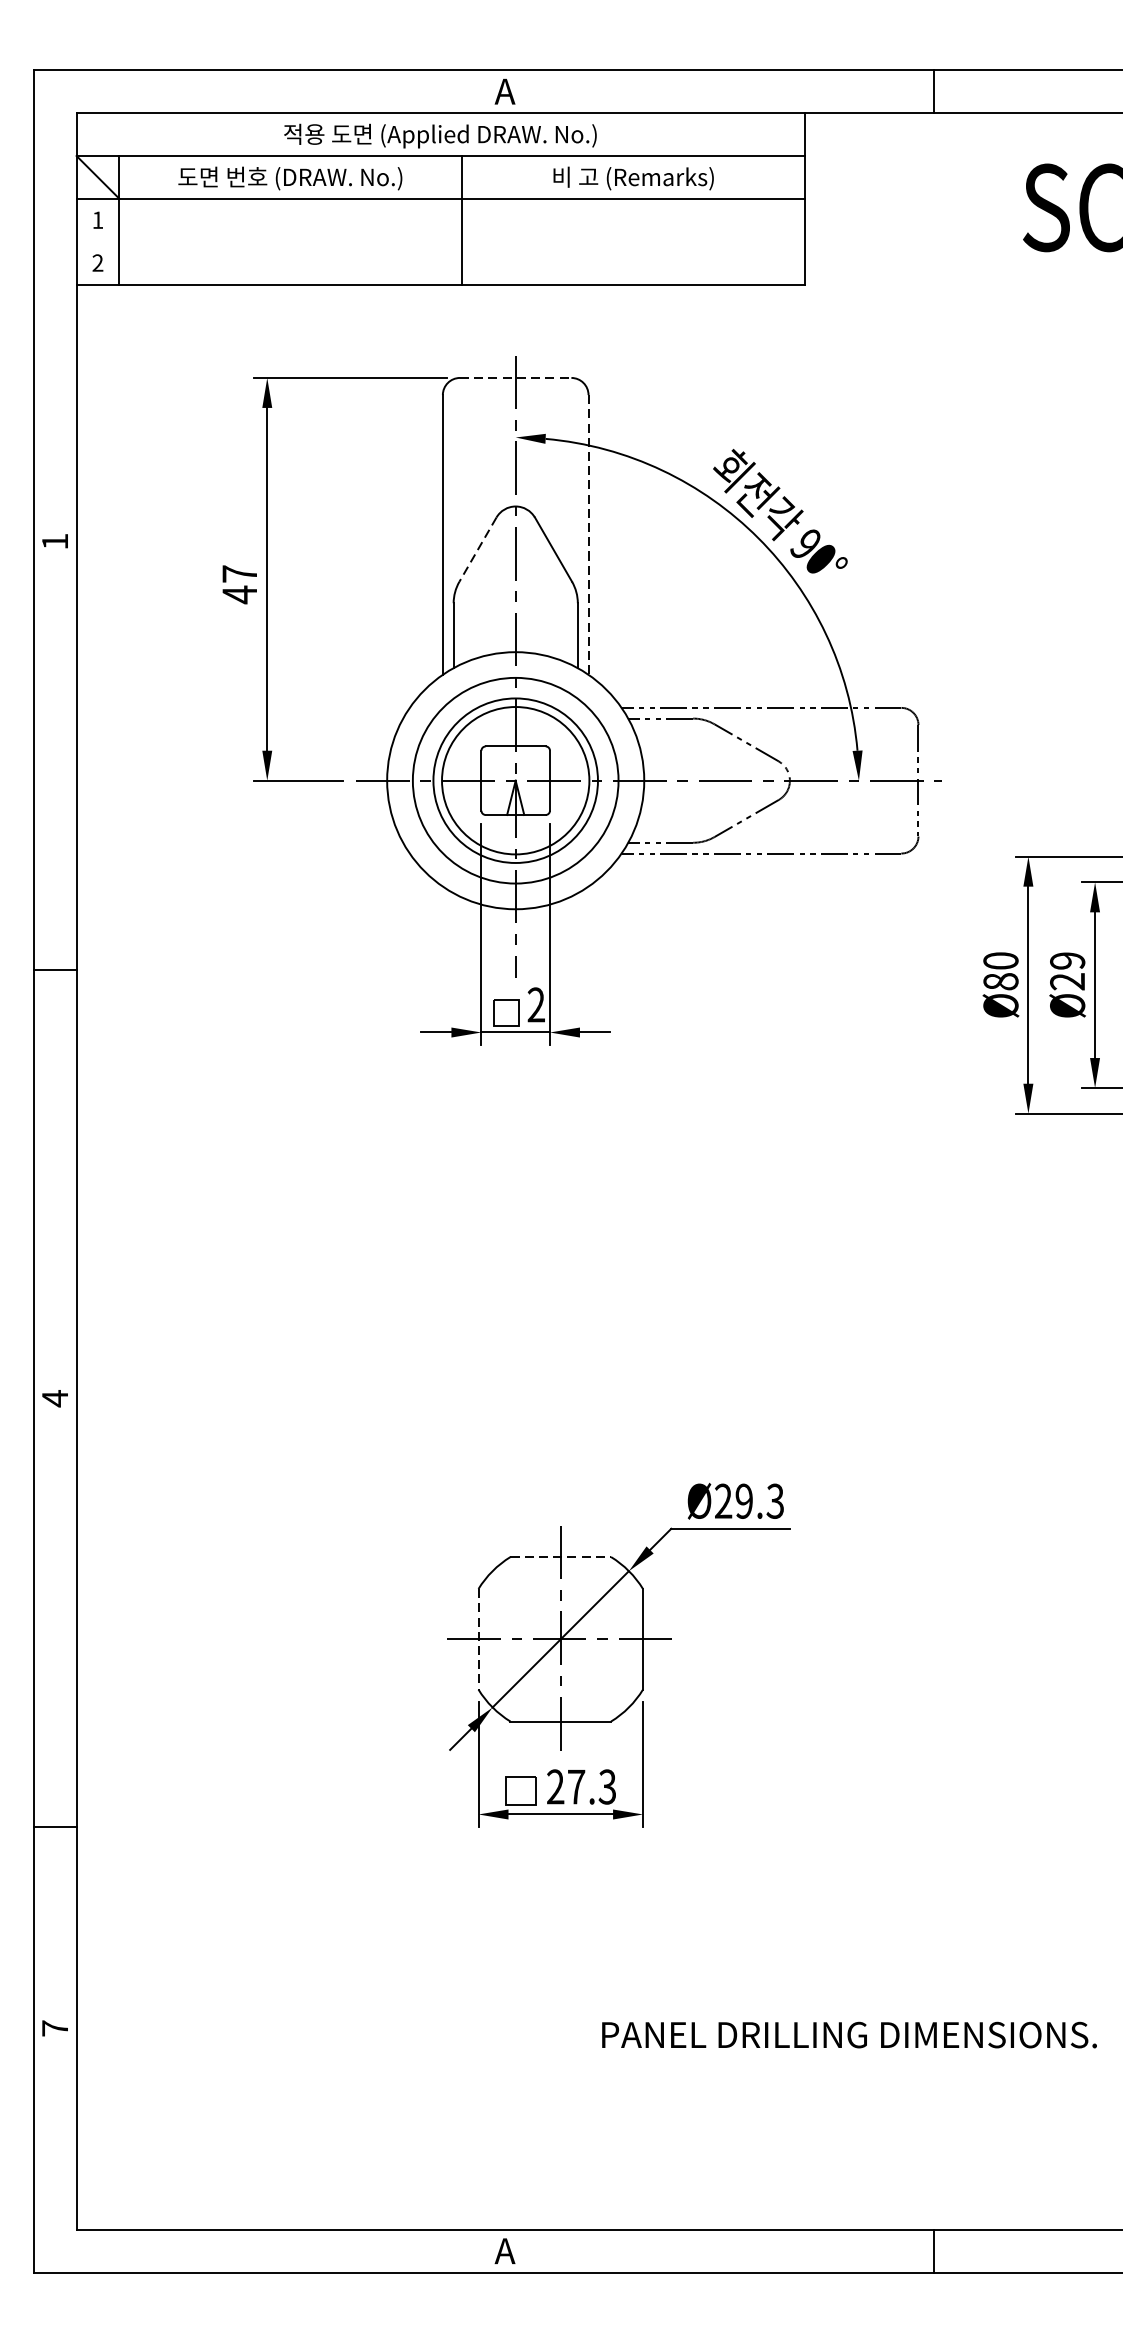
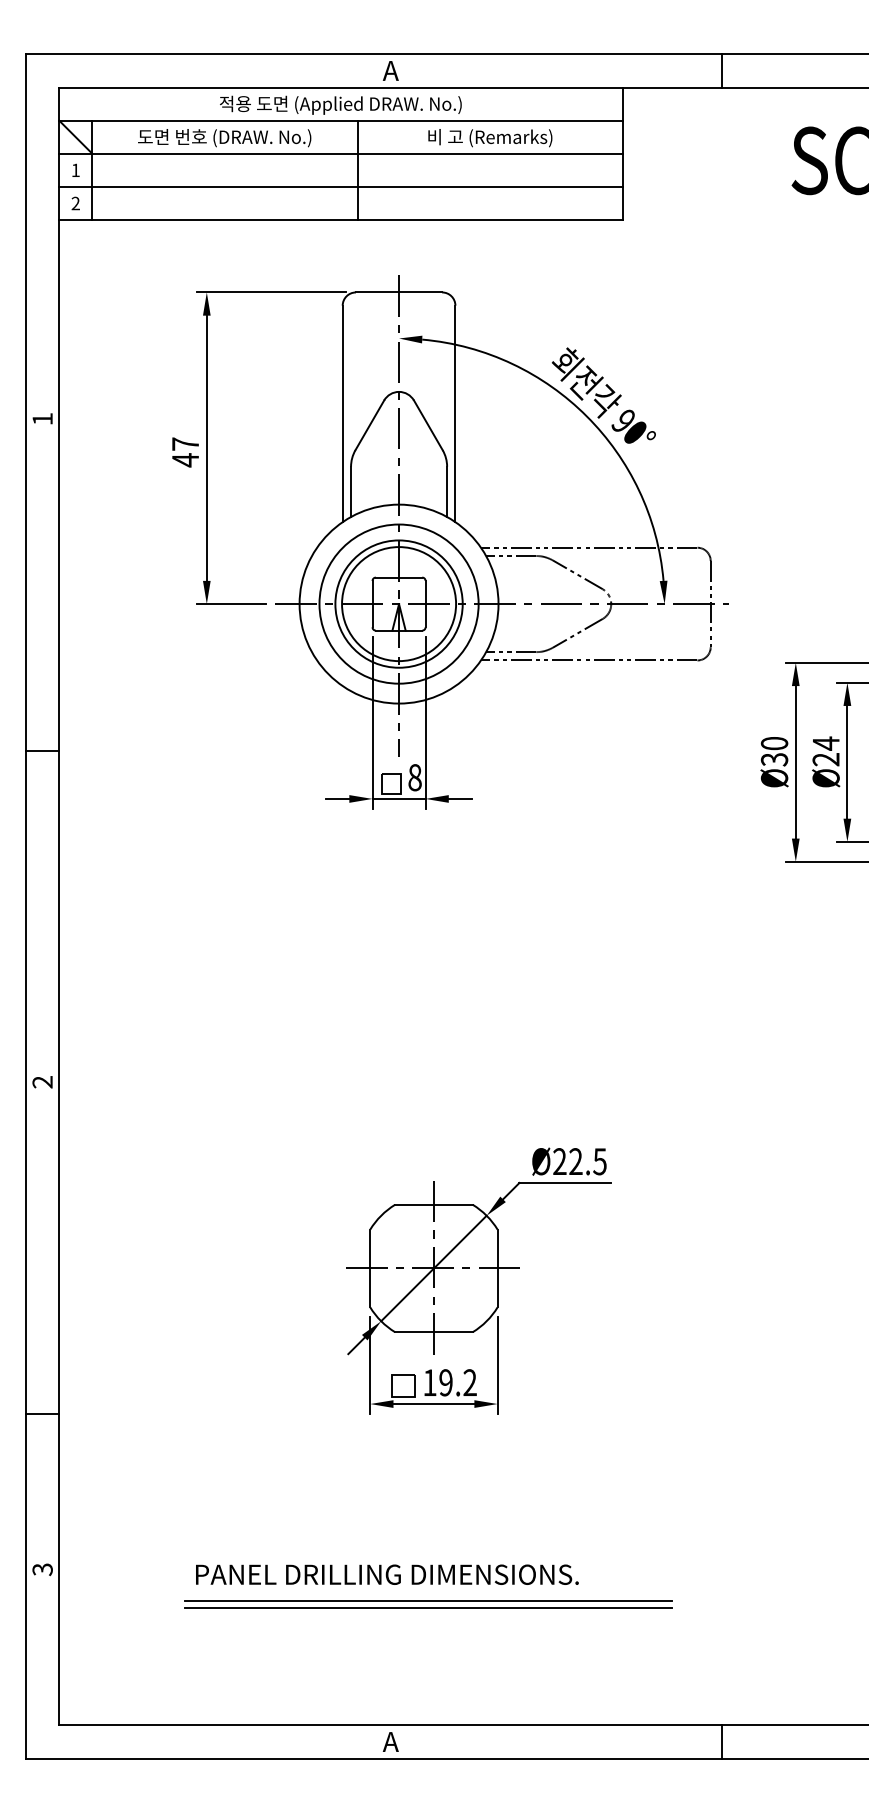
line: (440, 242) -> (340, 187), added
line: (516, 378) -> (399, 292), dashed -> solid
line: (588, 535) -> (455, 414), dashed -> solid
line: (477, 549) -> (369, 425), dashed -> solid
text: (1066, 960) -> (825, 743), Ø29 -> Ø24
text: (1000, 981) -> (774, 759), Ø80 -> Ø30
text: (535, 1004) -> (414, 777), 2 -> 8
text: (54, 1398) -> (42, 1082), 4 -> 2
text: (759, 1501) -> (587, 1161), Ø29.3 -> Ø22.5
line: (560, 1556) -> (433, 1204), dashed -> solid
line: (478, 1639) -> (370, 1268), dashed -> solid
text: (580, 1786) -> (449, 1382), 27.3 -> 19.2
text: (54, 2028) -> (42, 1569), 7 -> 3
text: (849, 2034) -> (387, 1574), moved
line: (553, 2069) -> (428, 1601), added
line: (553, 2077) -> (428, 1607), added

